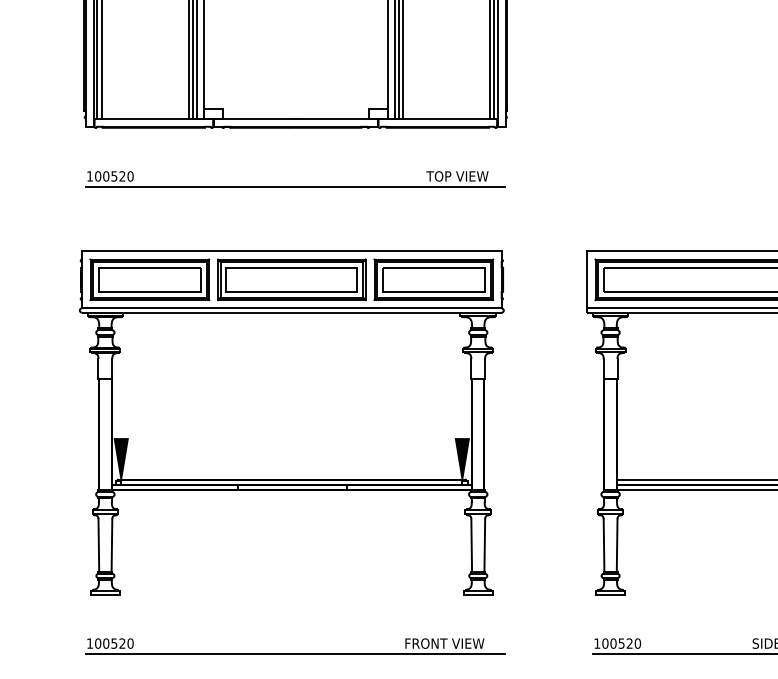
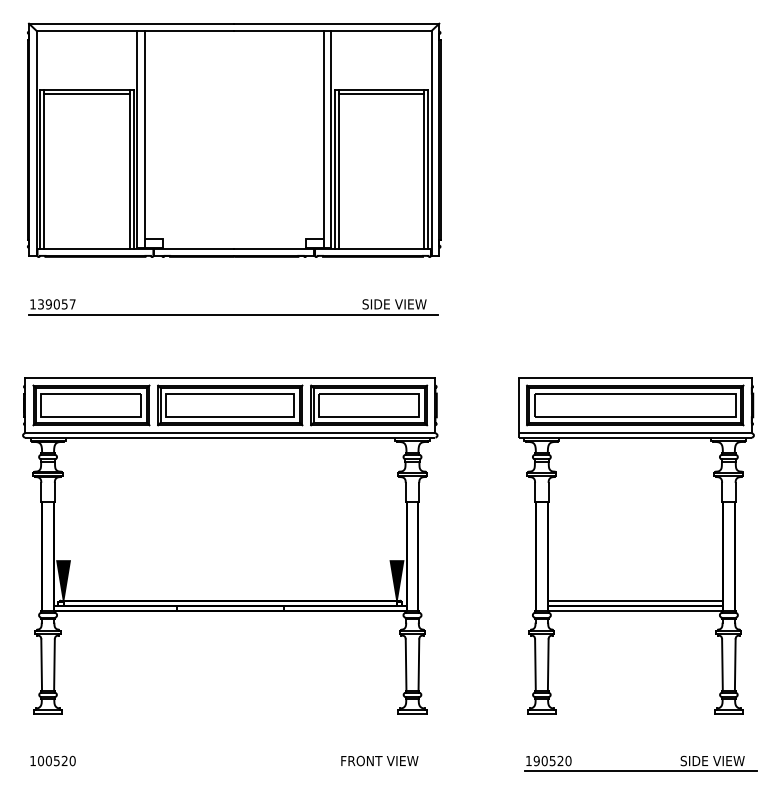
text: (114, 176) -> (56, 304), 100520 -> 139057
text: (458, 176) -> (393, 304), TOP VIEW -> SIDE VIEW
text: (605, 644) -> (536, 761), 100520 -> 190520
line: (295, 654) -> (233, 771), removed

